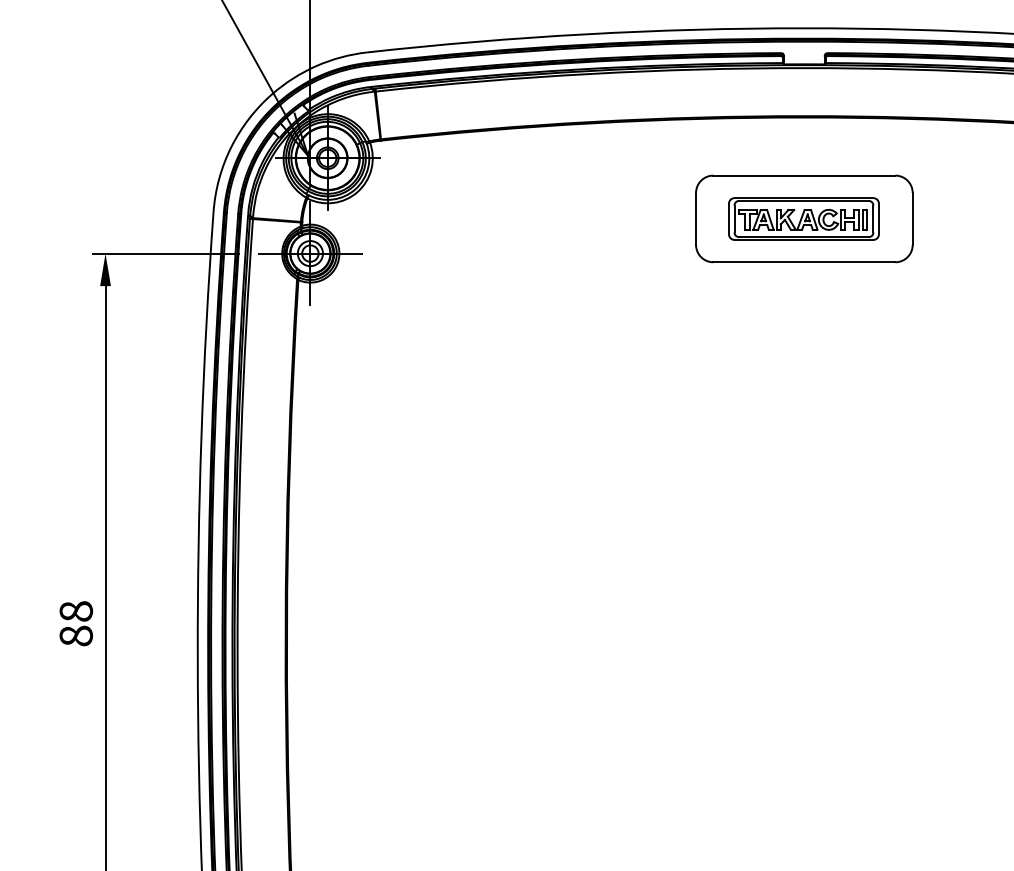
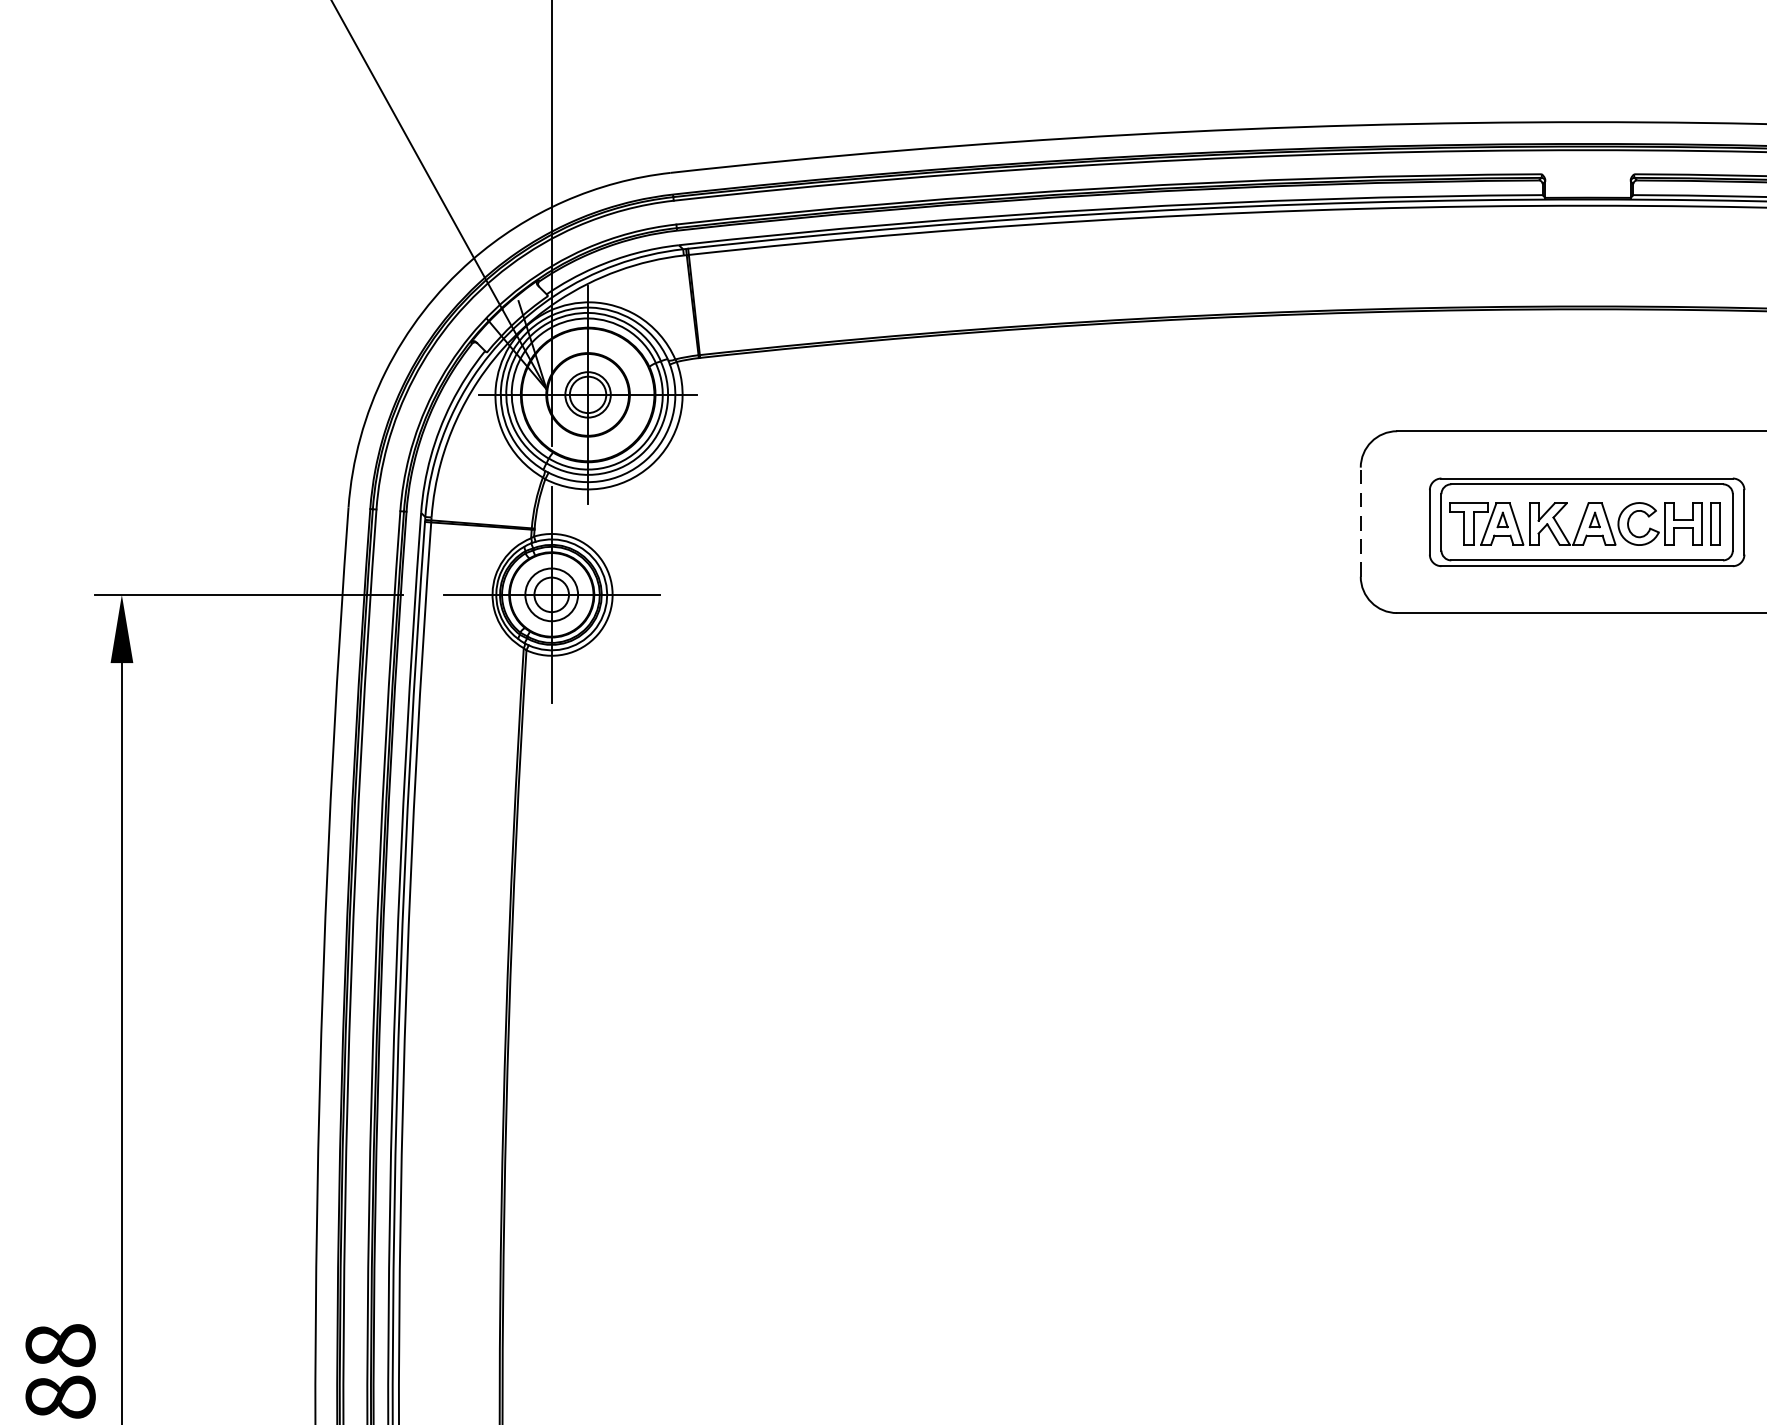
line: (696, 218) -> (1361, 521), solid -> dashed

